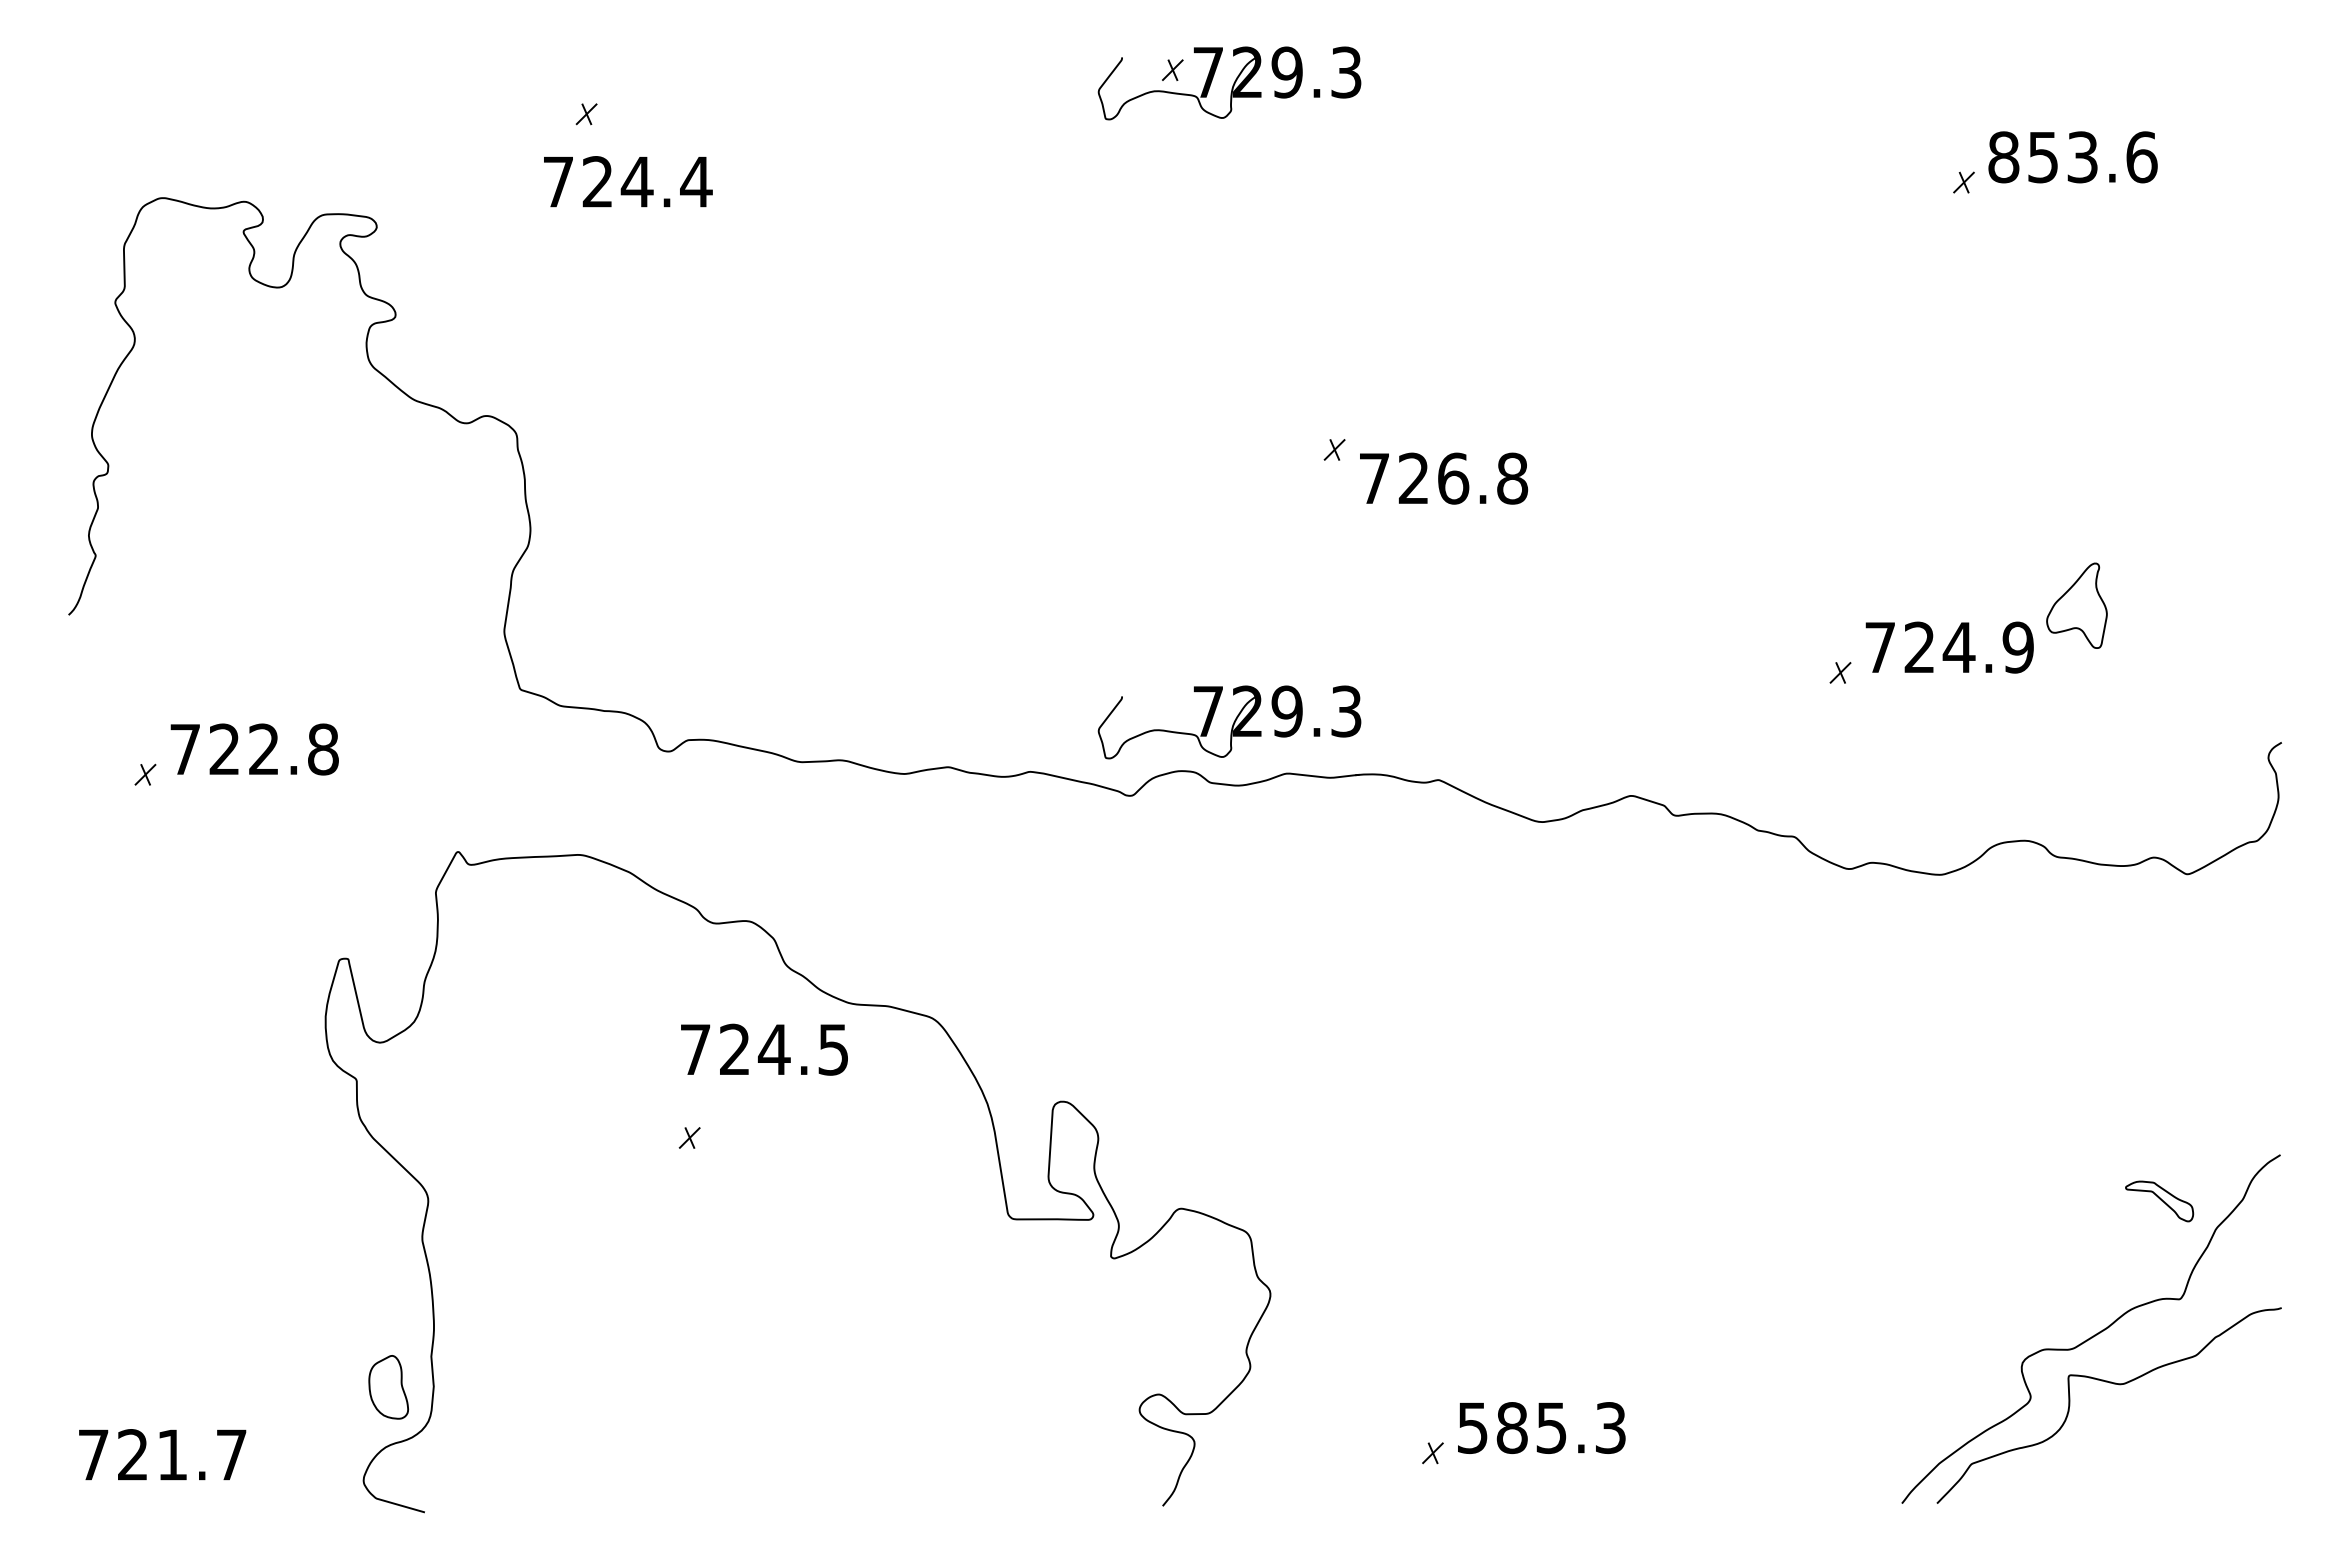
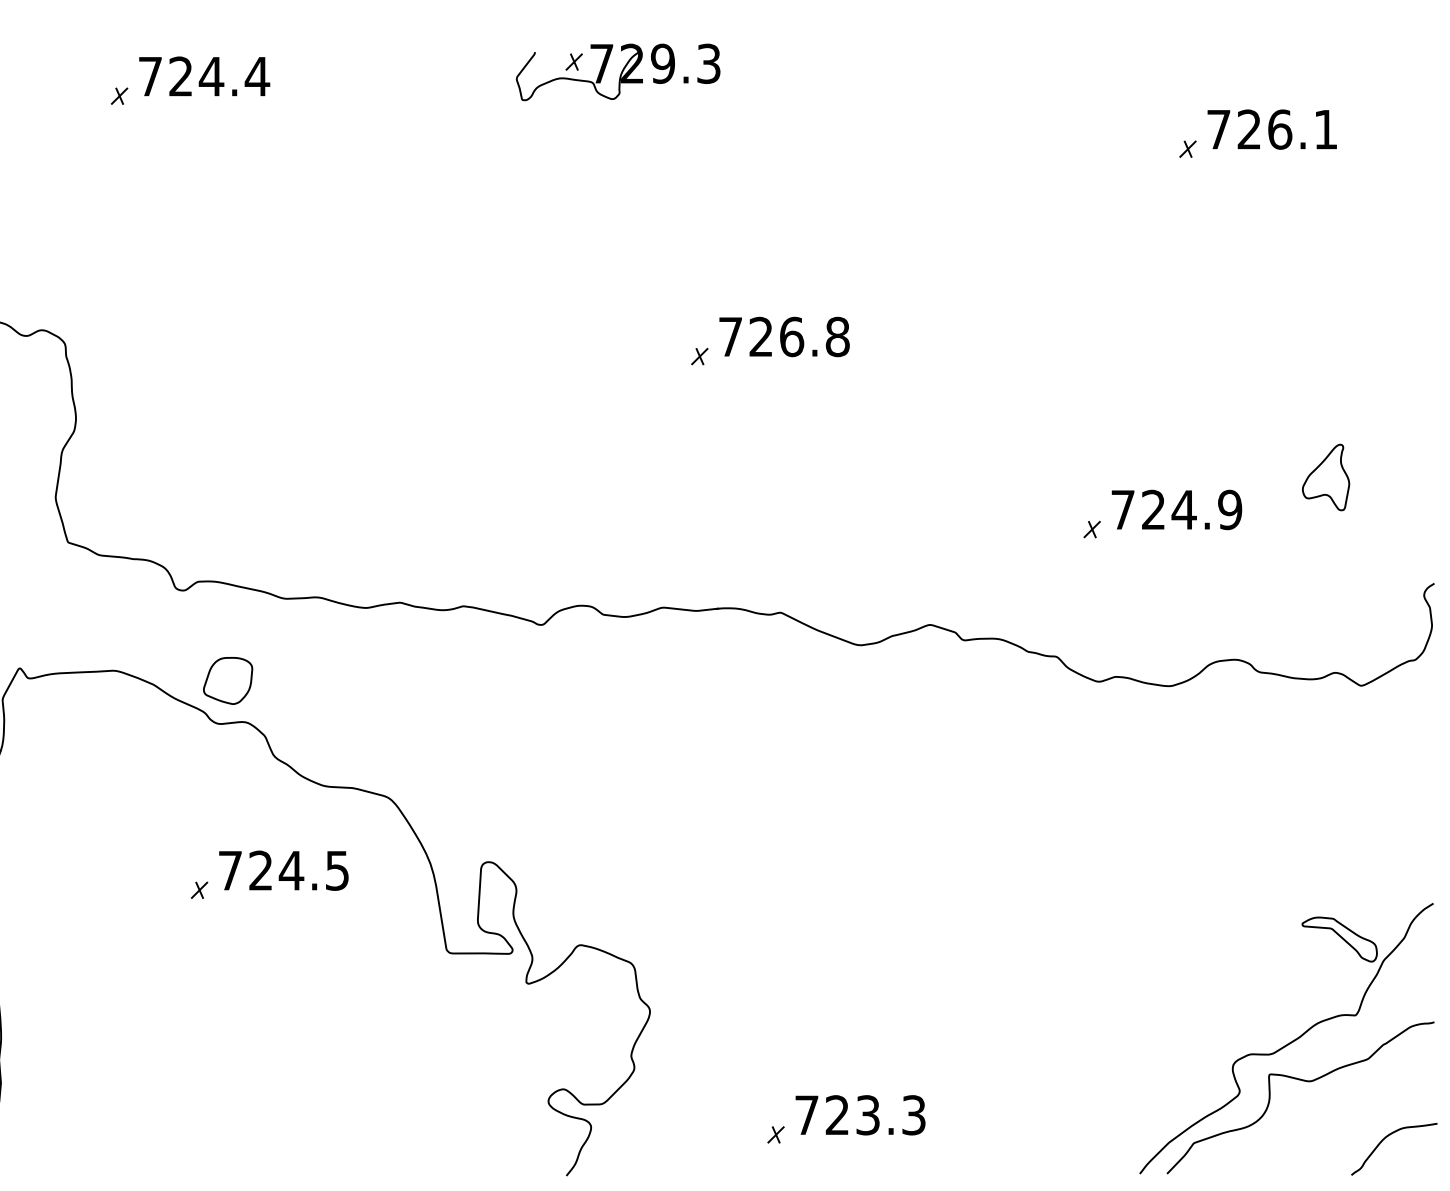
text: (2072, 157) -> (1272, 129), 853.6 -> 726.1
text: (628, 181) -> (204, 76), moved
text: (1444, 478) -> (785, 336), moved
part: (2076, 605) -> (1325, 477), moved
part: (1229, 722) -> (618, 568), removed
part: (726, 867) -> (228, 680), added
text: (764, 1049) -> (283, 870), moved
part: (2159, 1201) -> (1339, 939), size x1.43
text: (1512, 1428) -> (837, 1115), 585.3 -> 723.3
curve: (2217, 1459) -> (1384, 1139), added

